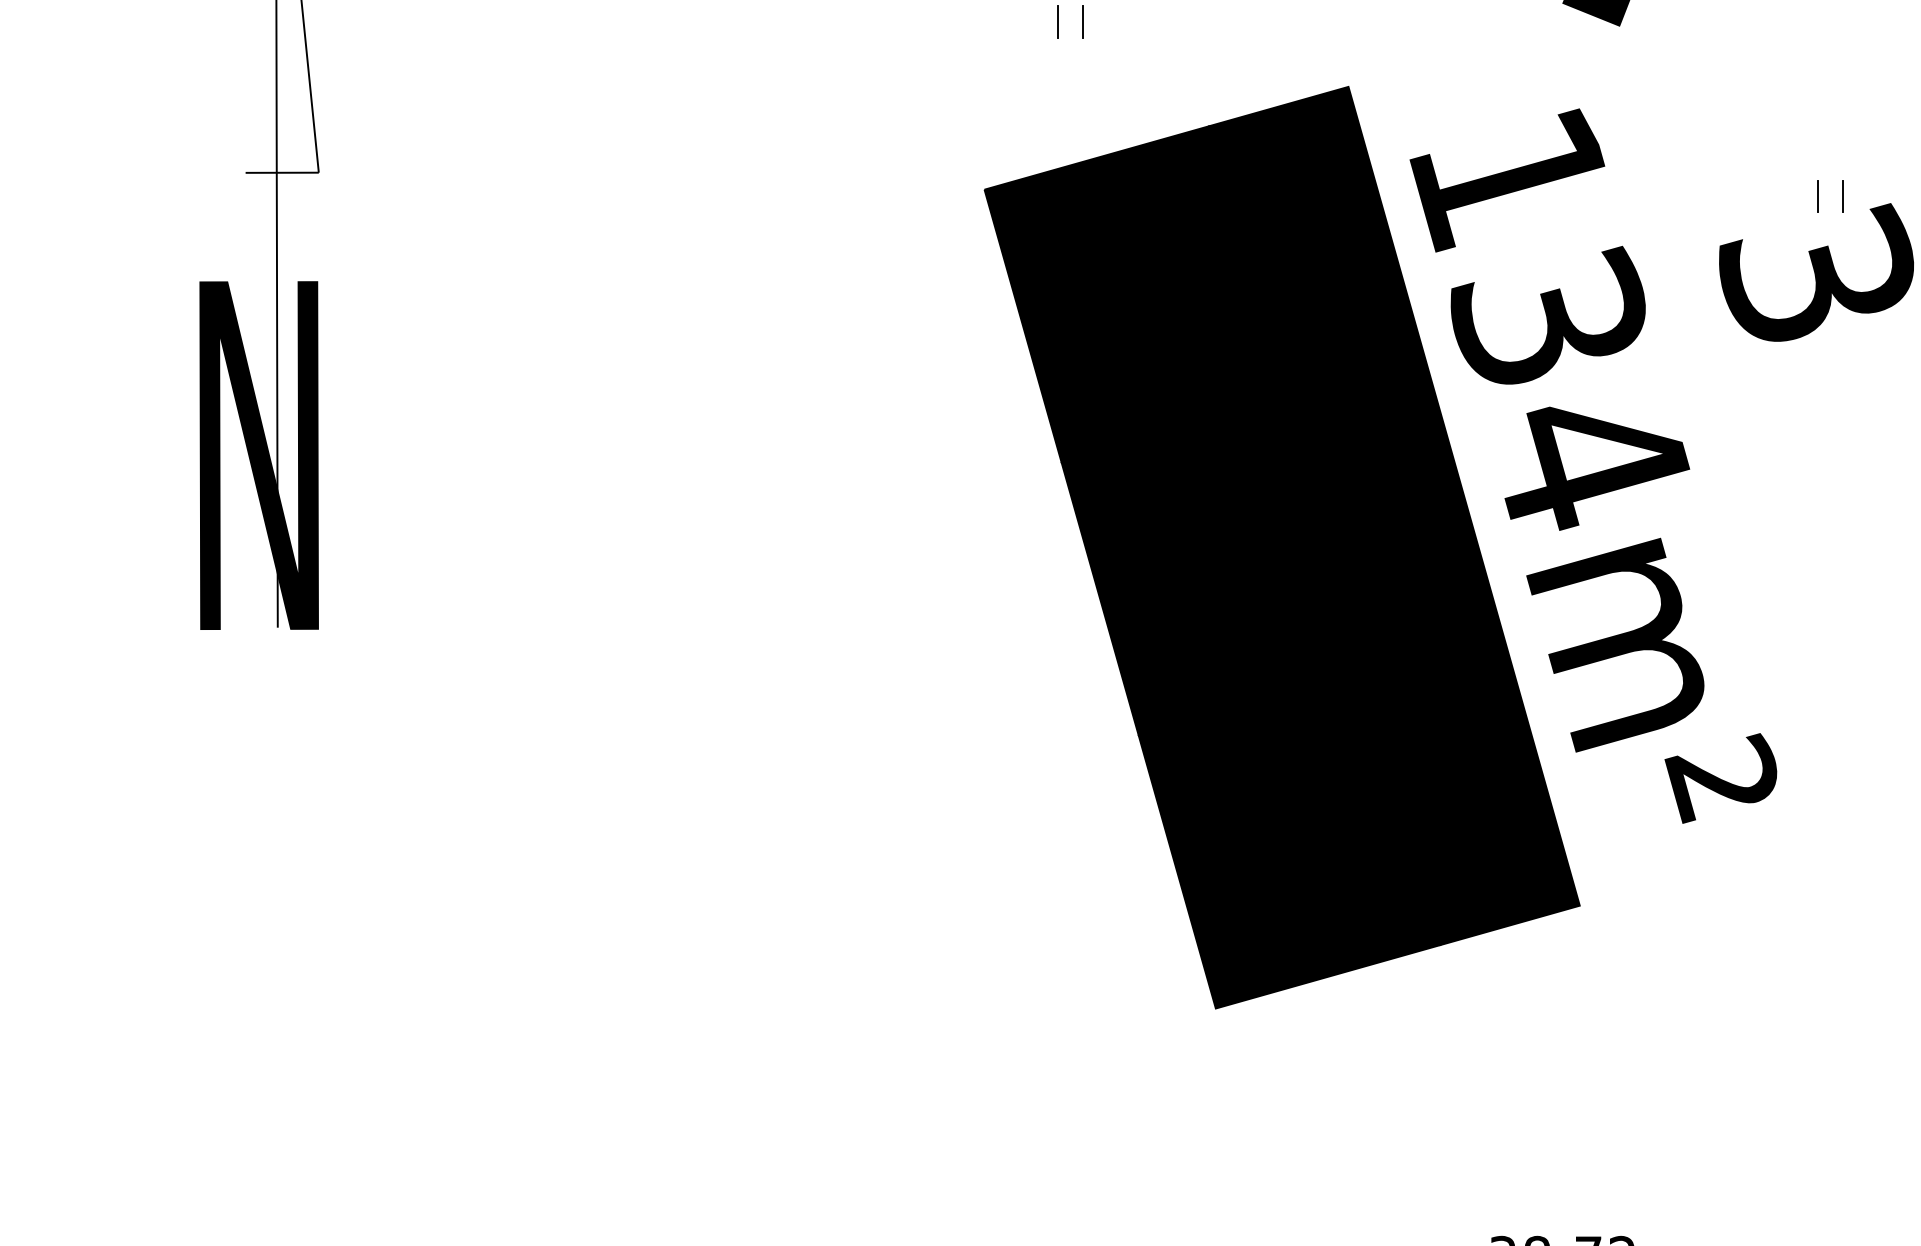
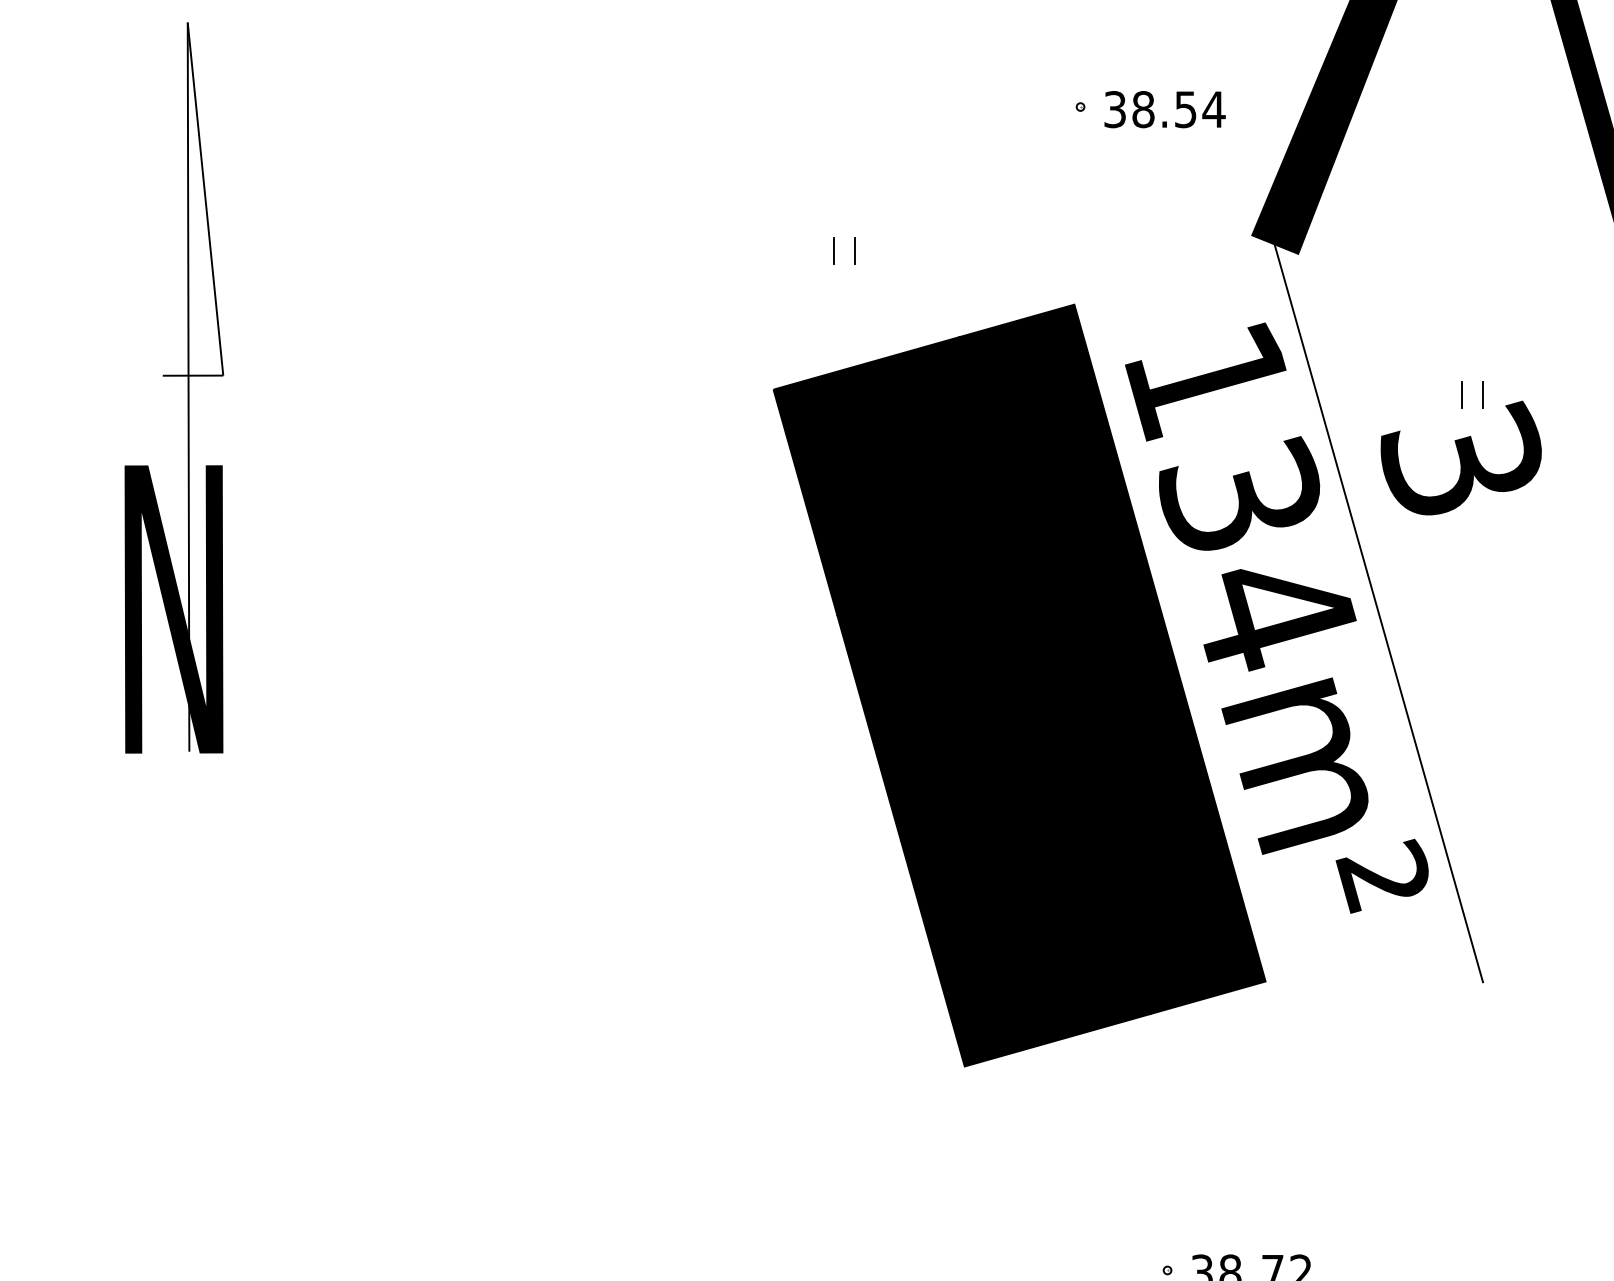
line: (1716, 460) -> (1378, 613), added

